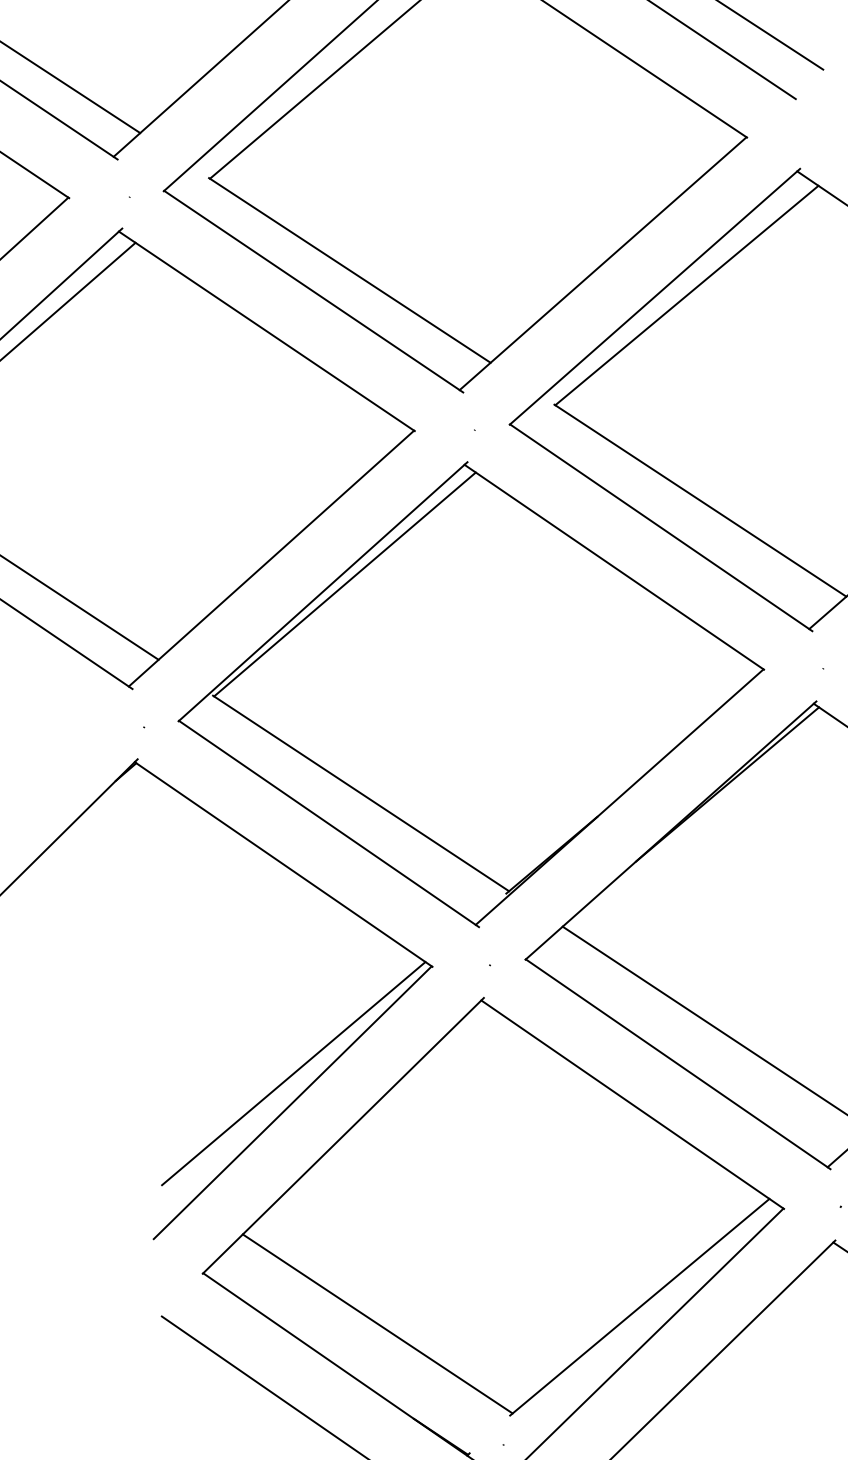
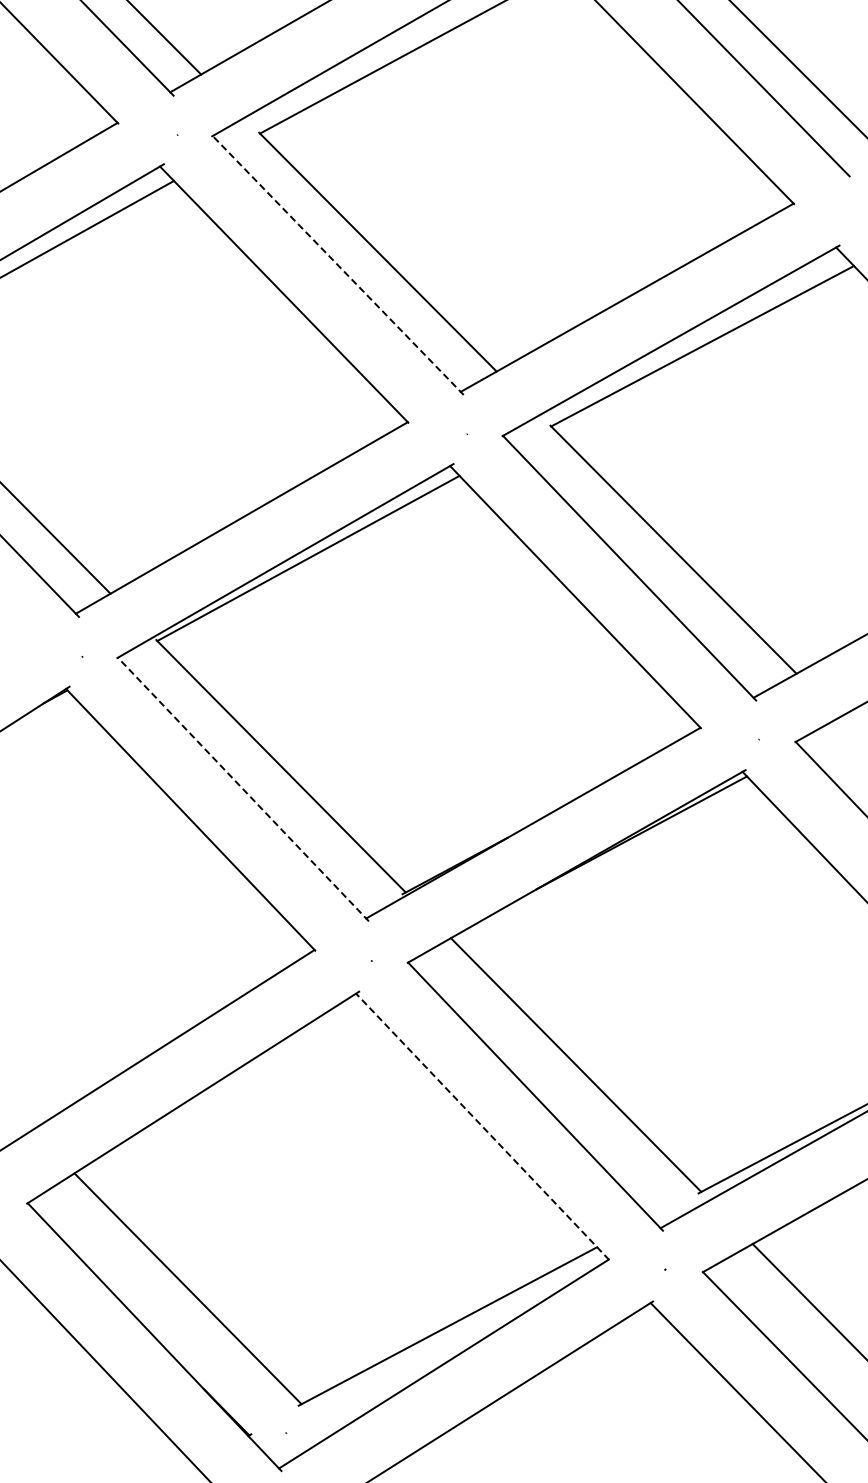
line: (312, 291) -> (337, 265), solid -> dashed
line: (329, 823) -> (243, 789), solid -> dashed
line: (293, 1073) -> (157, 1026), removed
line: (632, 1104) -> (482, 1126), solid -> dashed

